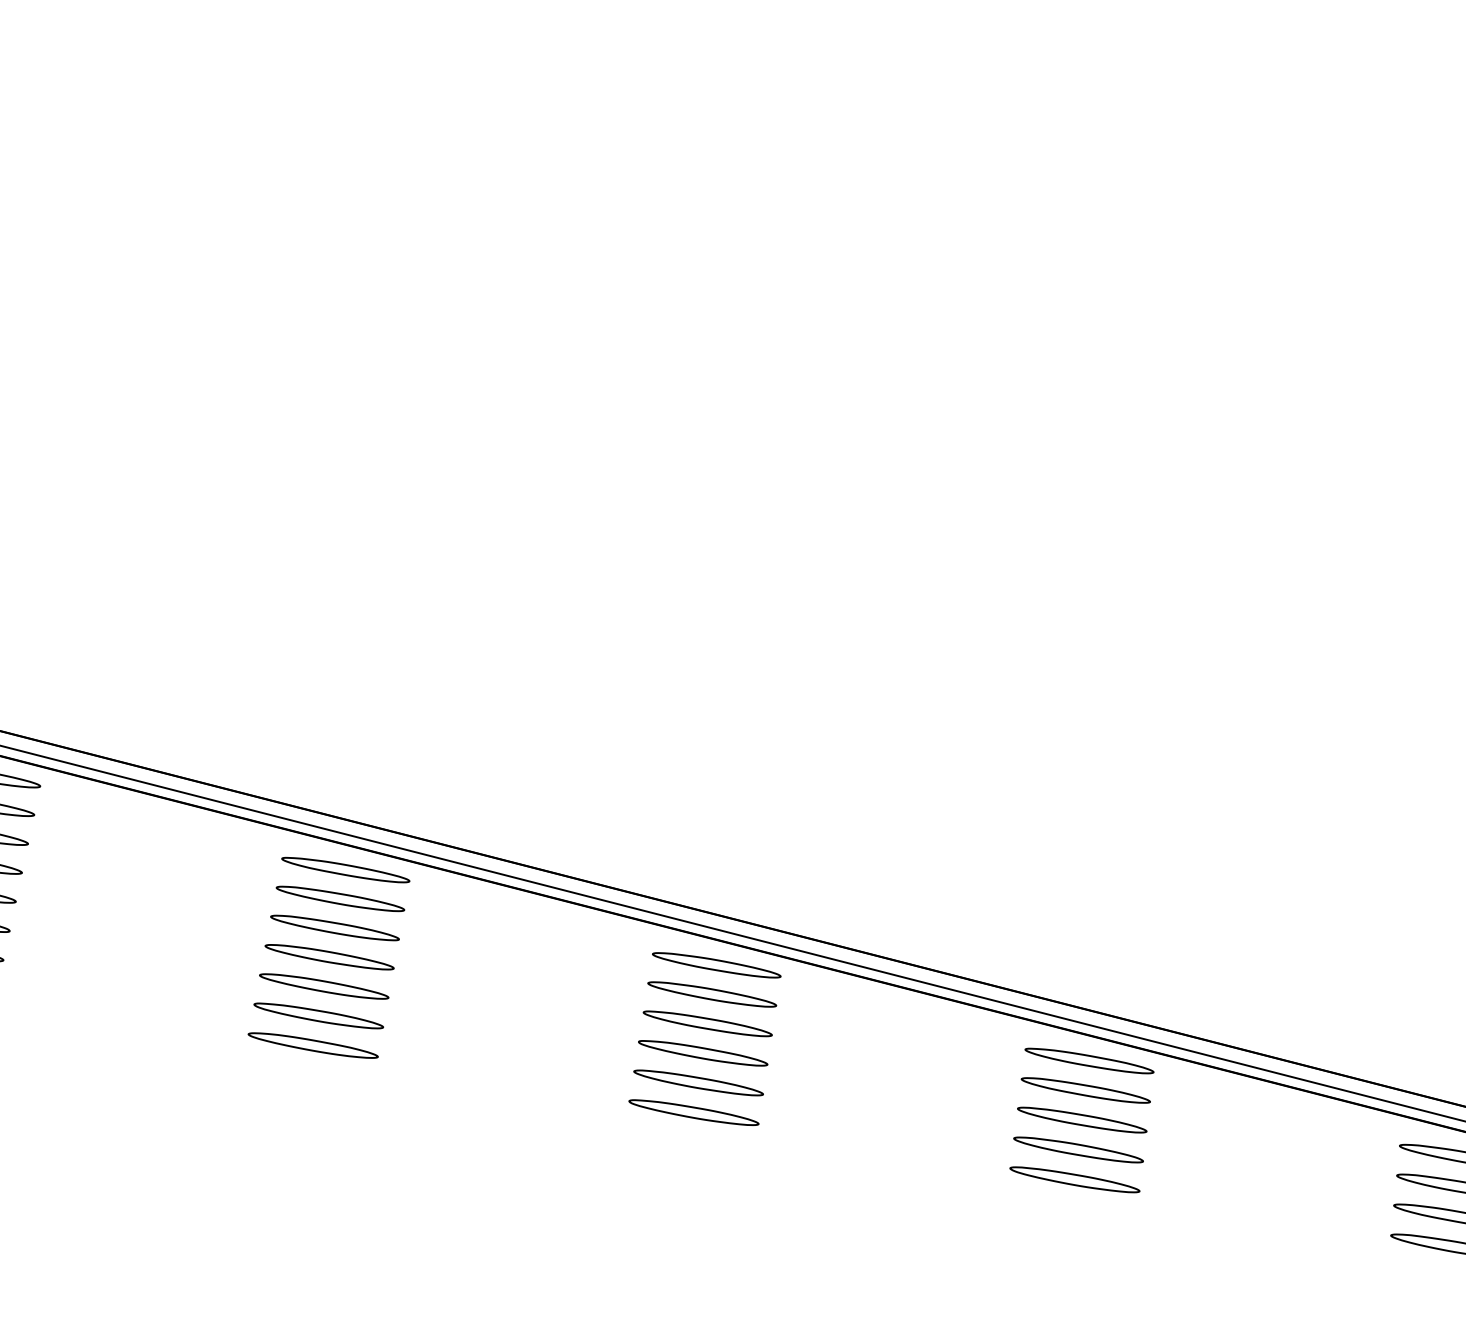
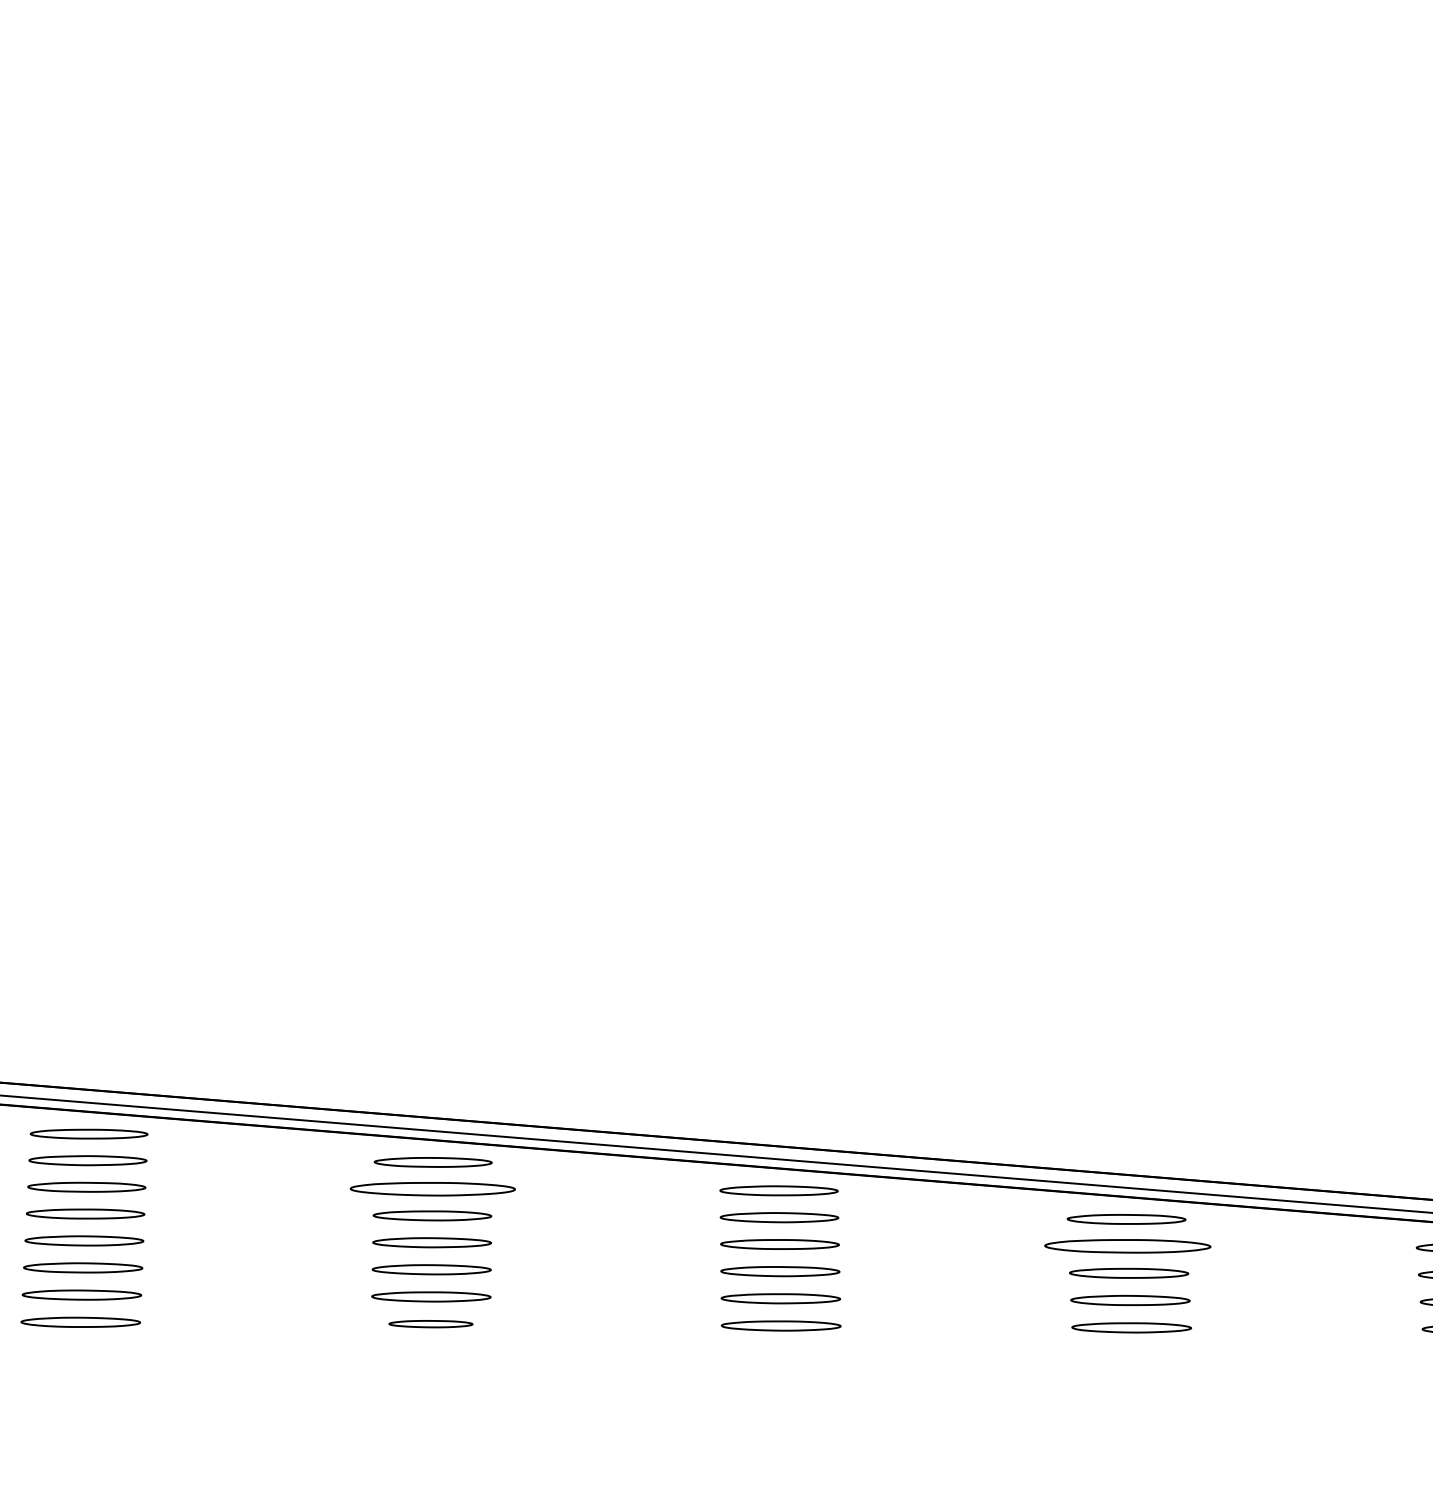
part: (340, 898) -> (432, 1188), size x1.4
part: (312, 1044) -> (430, 1323), size x0.7
part: (1085, 1090) -> (1127, 1246), size x1.4

